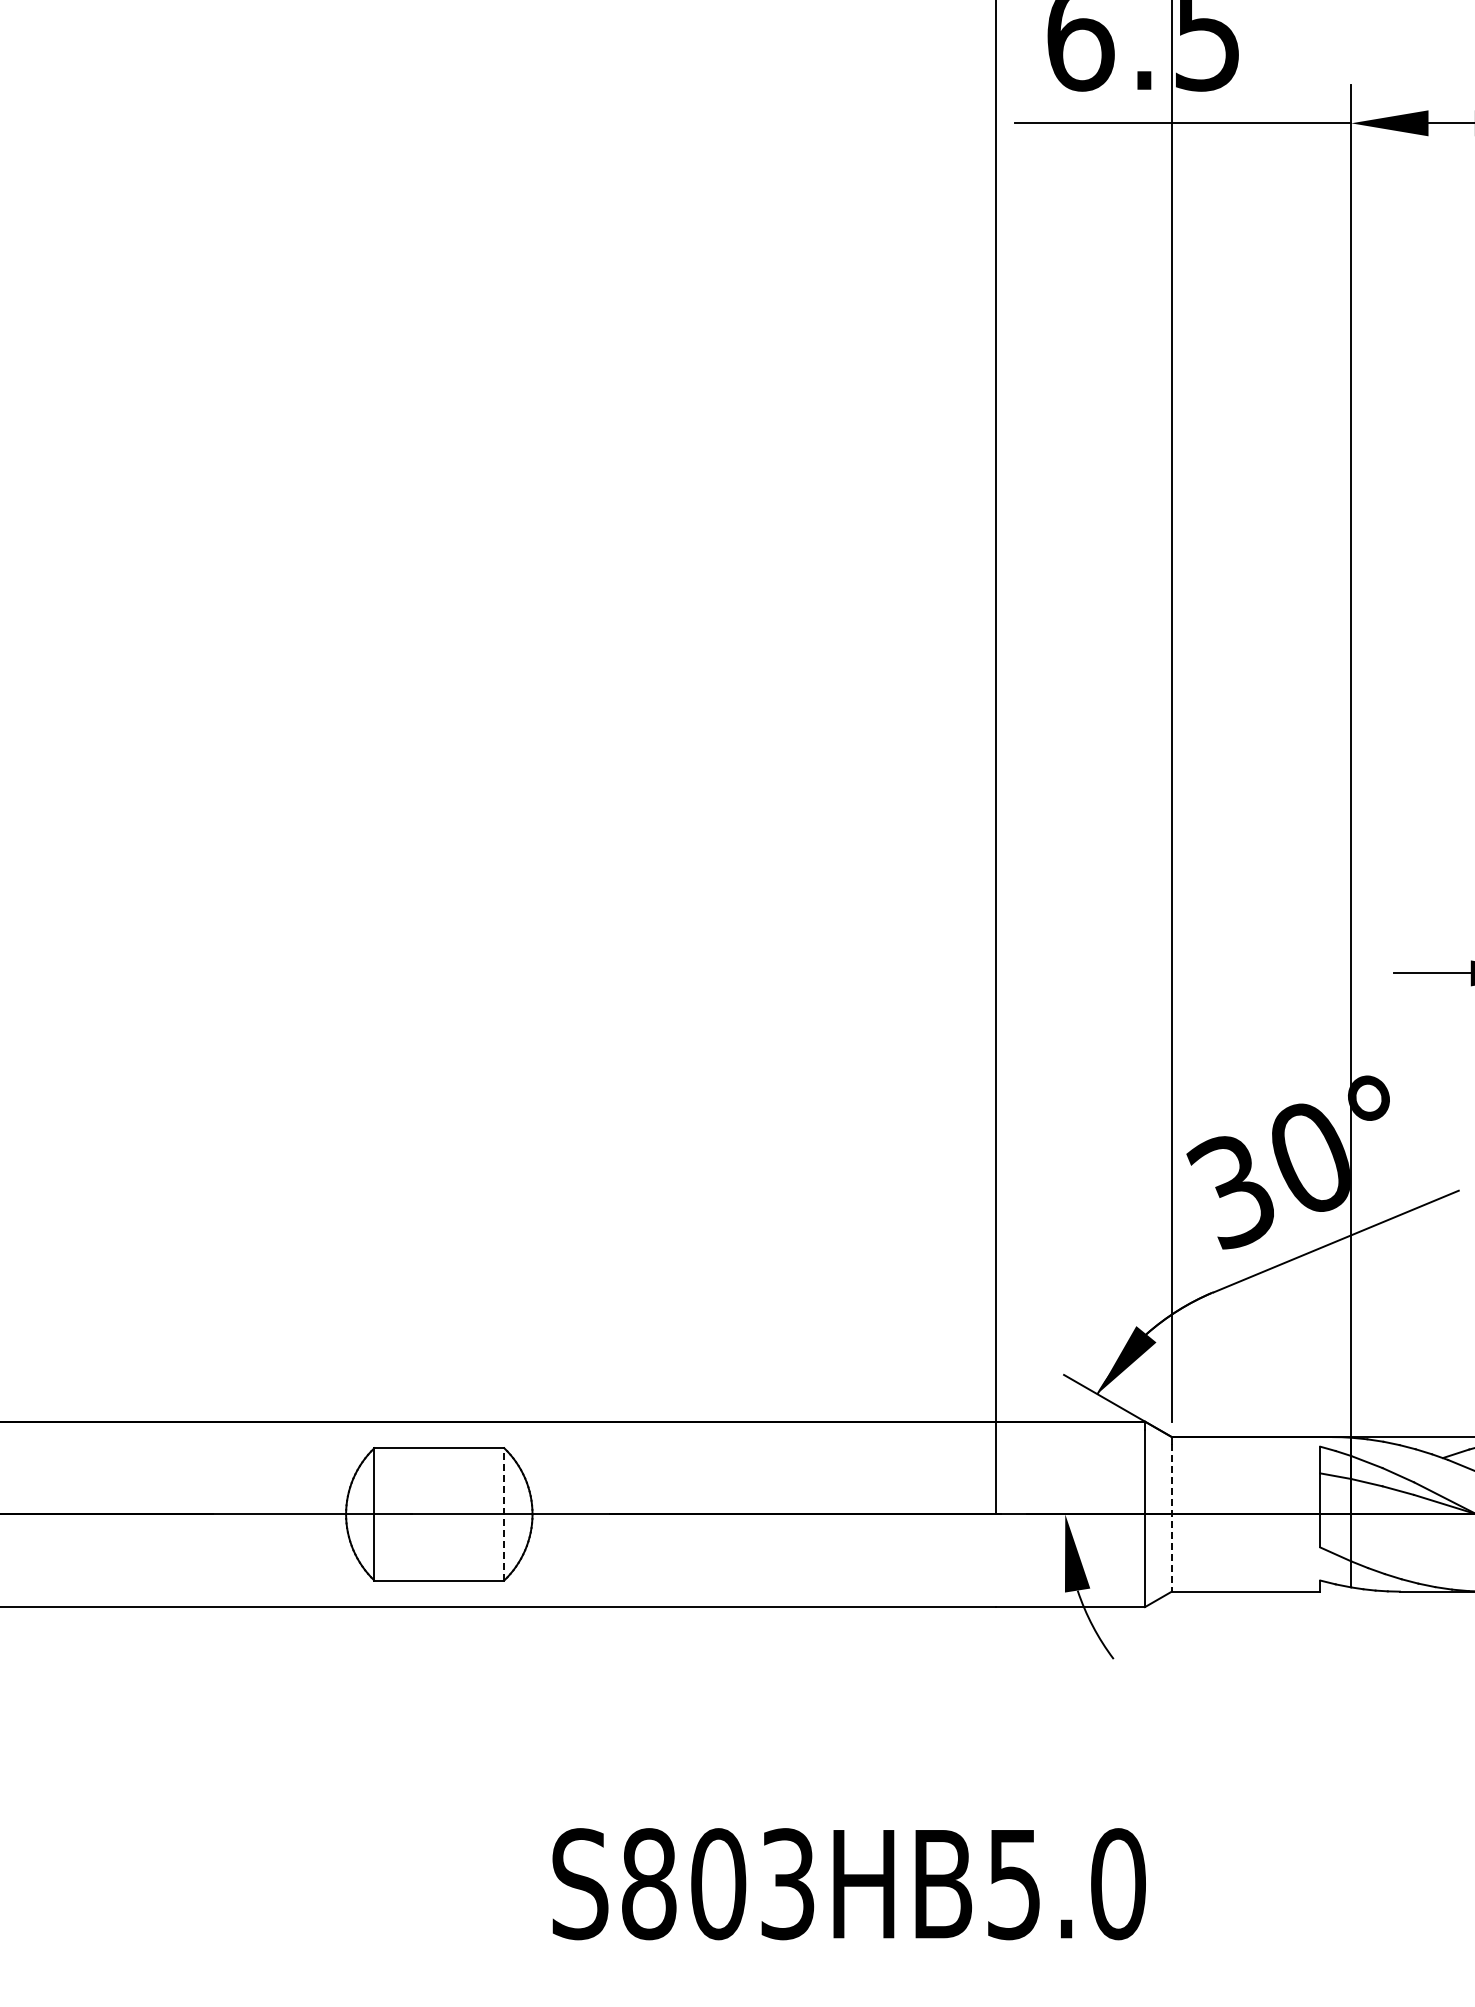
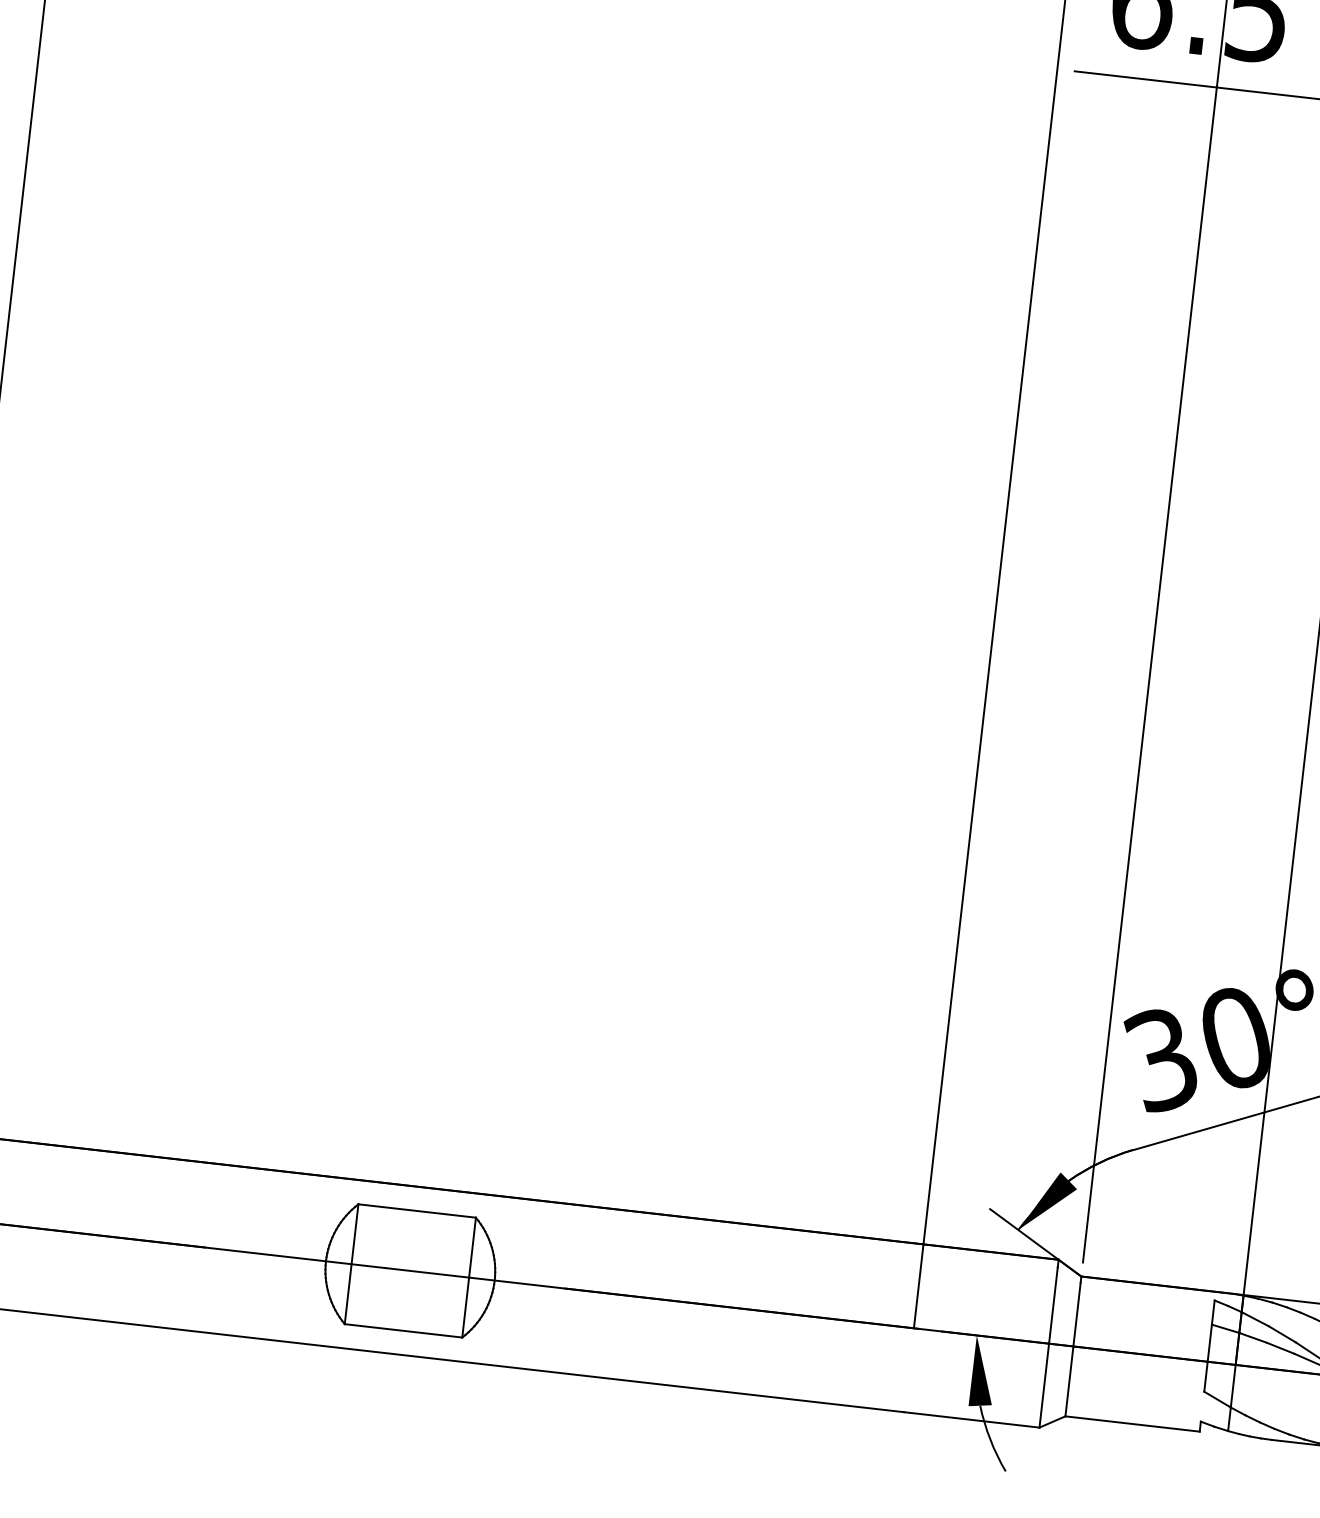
line: (504, 1513) -> (469, 1276), dashed -> solid
line: (1171, 1517) -> (1072, 1349), dashed -> solid

